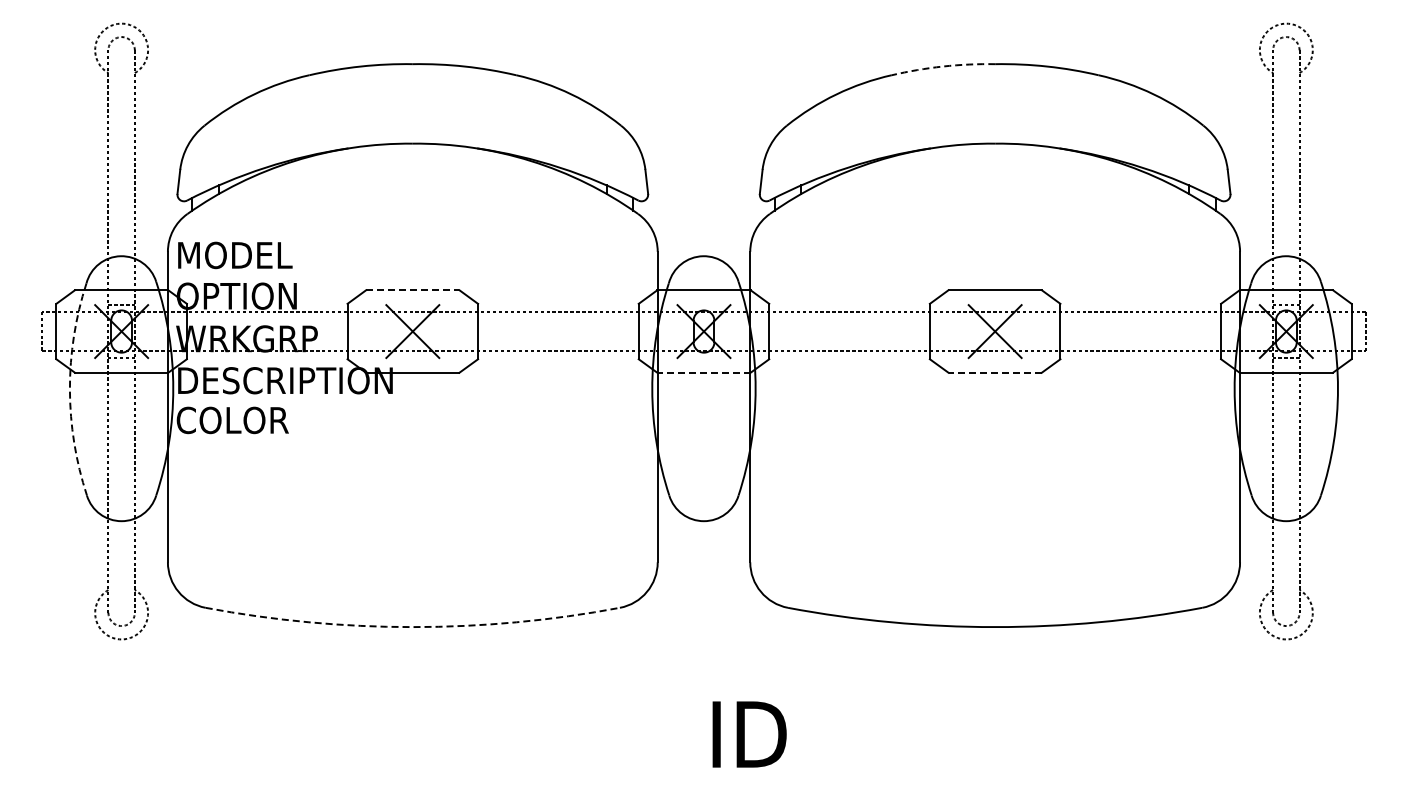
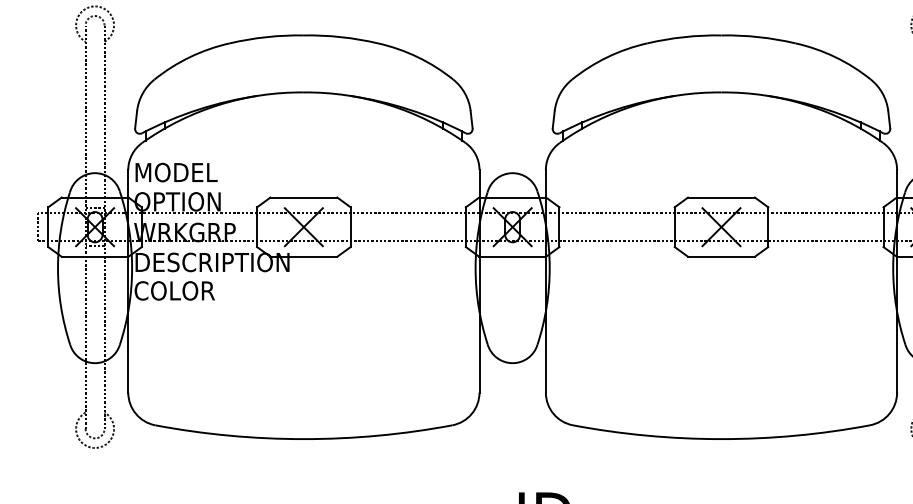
arc: (943, 66) -> (684, 37), dashed -> solid
line: (412, 290) -> (303, 197), dashed -> solid
line: (704, 372) -> (513, 256), dashed -> solid
line: (995, 372) -> (721, 256), dashed -> solid
arc: (69, 389) -> (57, 268), dashed -> solid
arc: (412, 627) -> (303, 439), dashed -> solid

